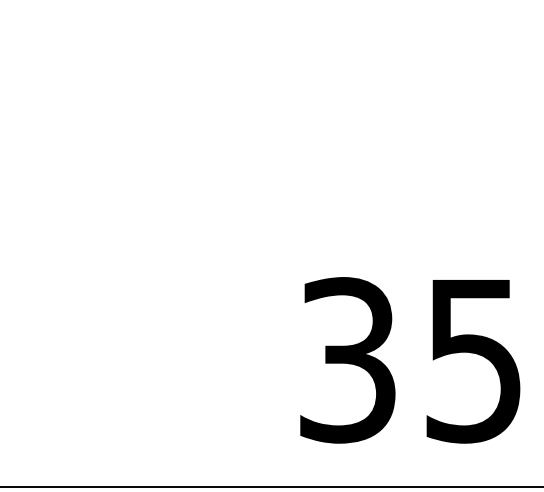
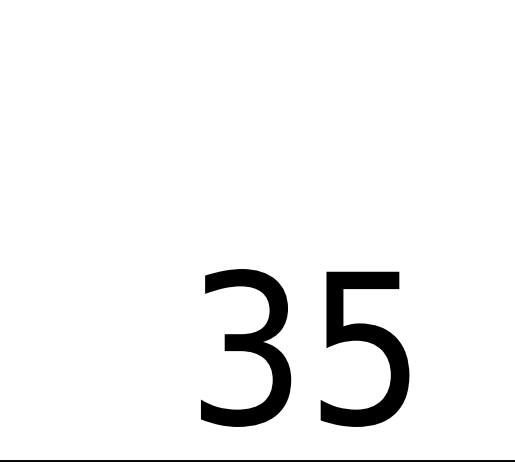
text: (410, 360) -> (305, 348), moved

